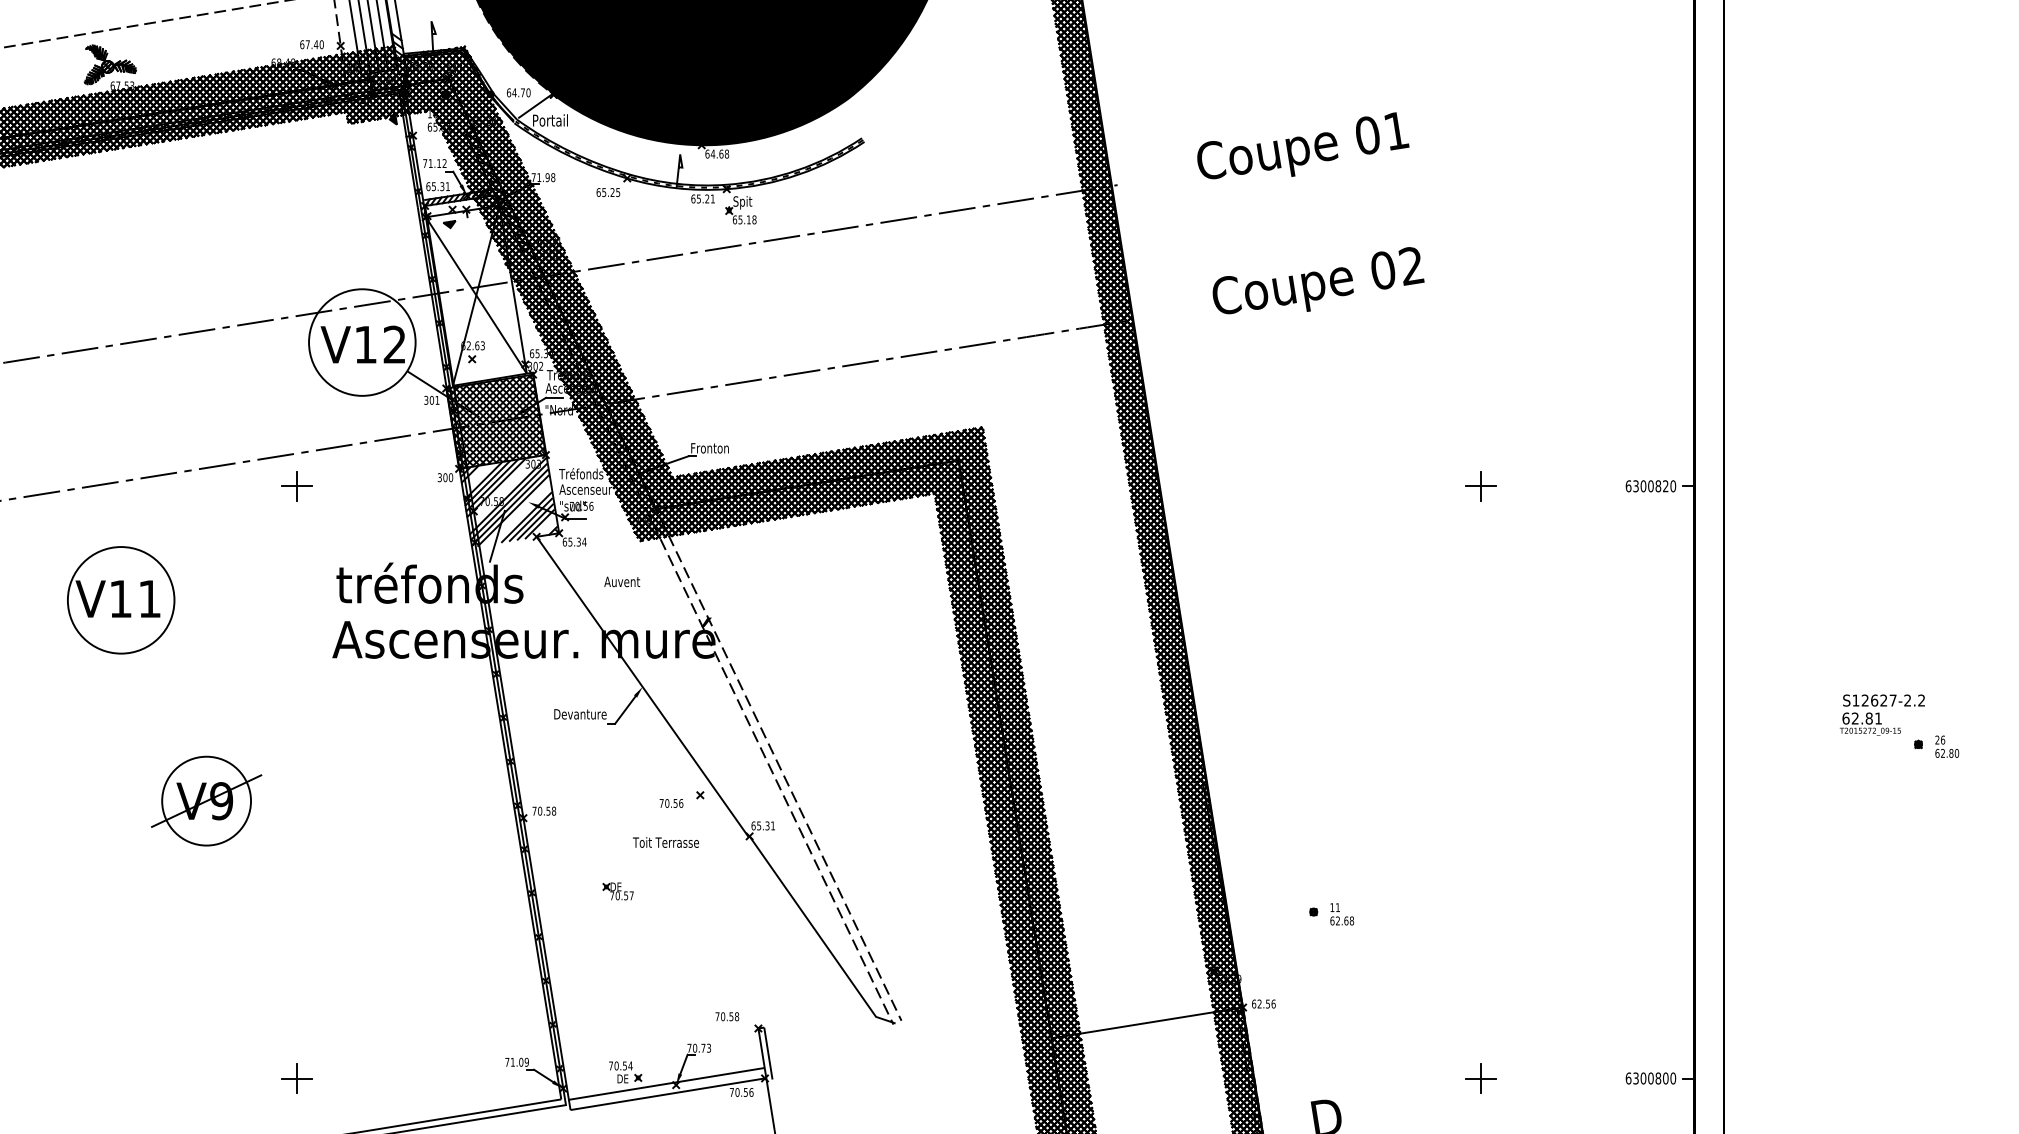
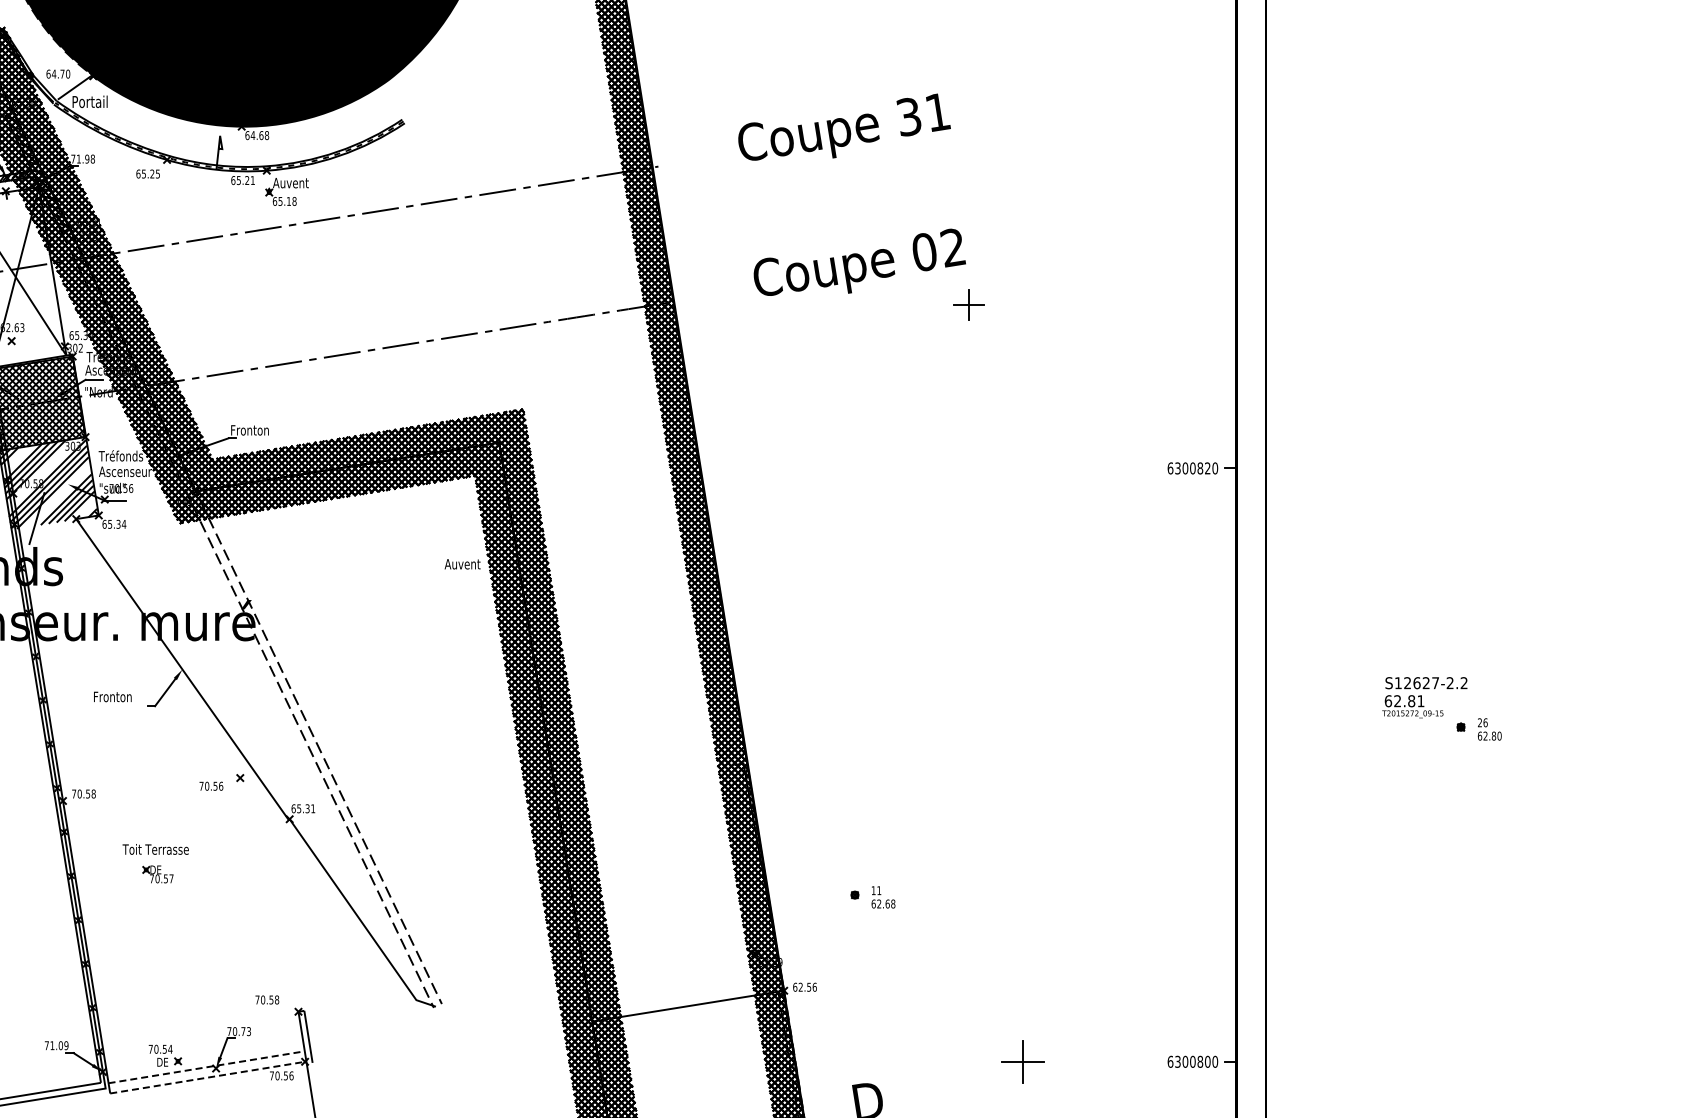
text: (1367, 135) -> (908, 116), 01 -> 31
text: (750, 202) -> (290, 184), Spit -> Auvent
part: (1480, 486) -> (967, 305), moved
text: (622, 581) -> (462, 563), moved
text: (580, 714) -> (120, 697), Devanture -> Fronton
text: (665, 842) -> (155, 849), moved
part: (1480, 1078) -> (1022, 1061), size x1.4
line: (667, 1083) -> (207, 1066), solid -> dashed
line: (668, 1094) -> (208, 1077), solid -> dashed

